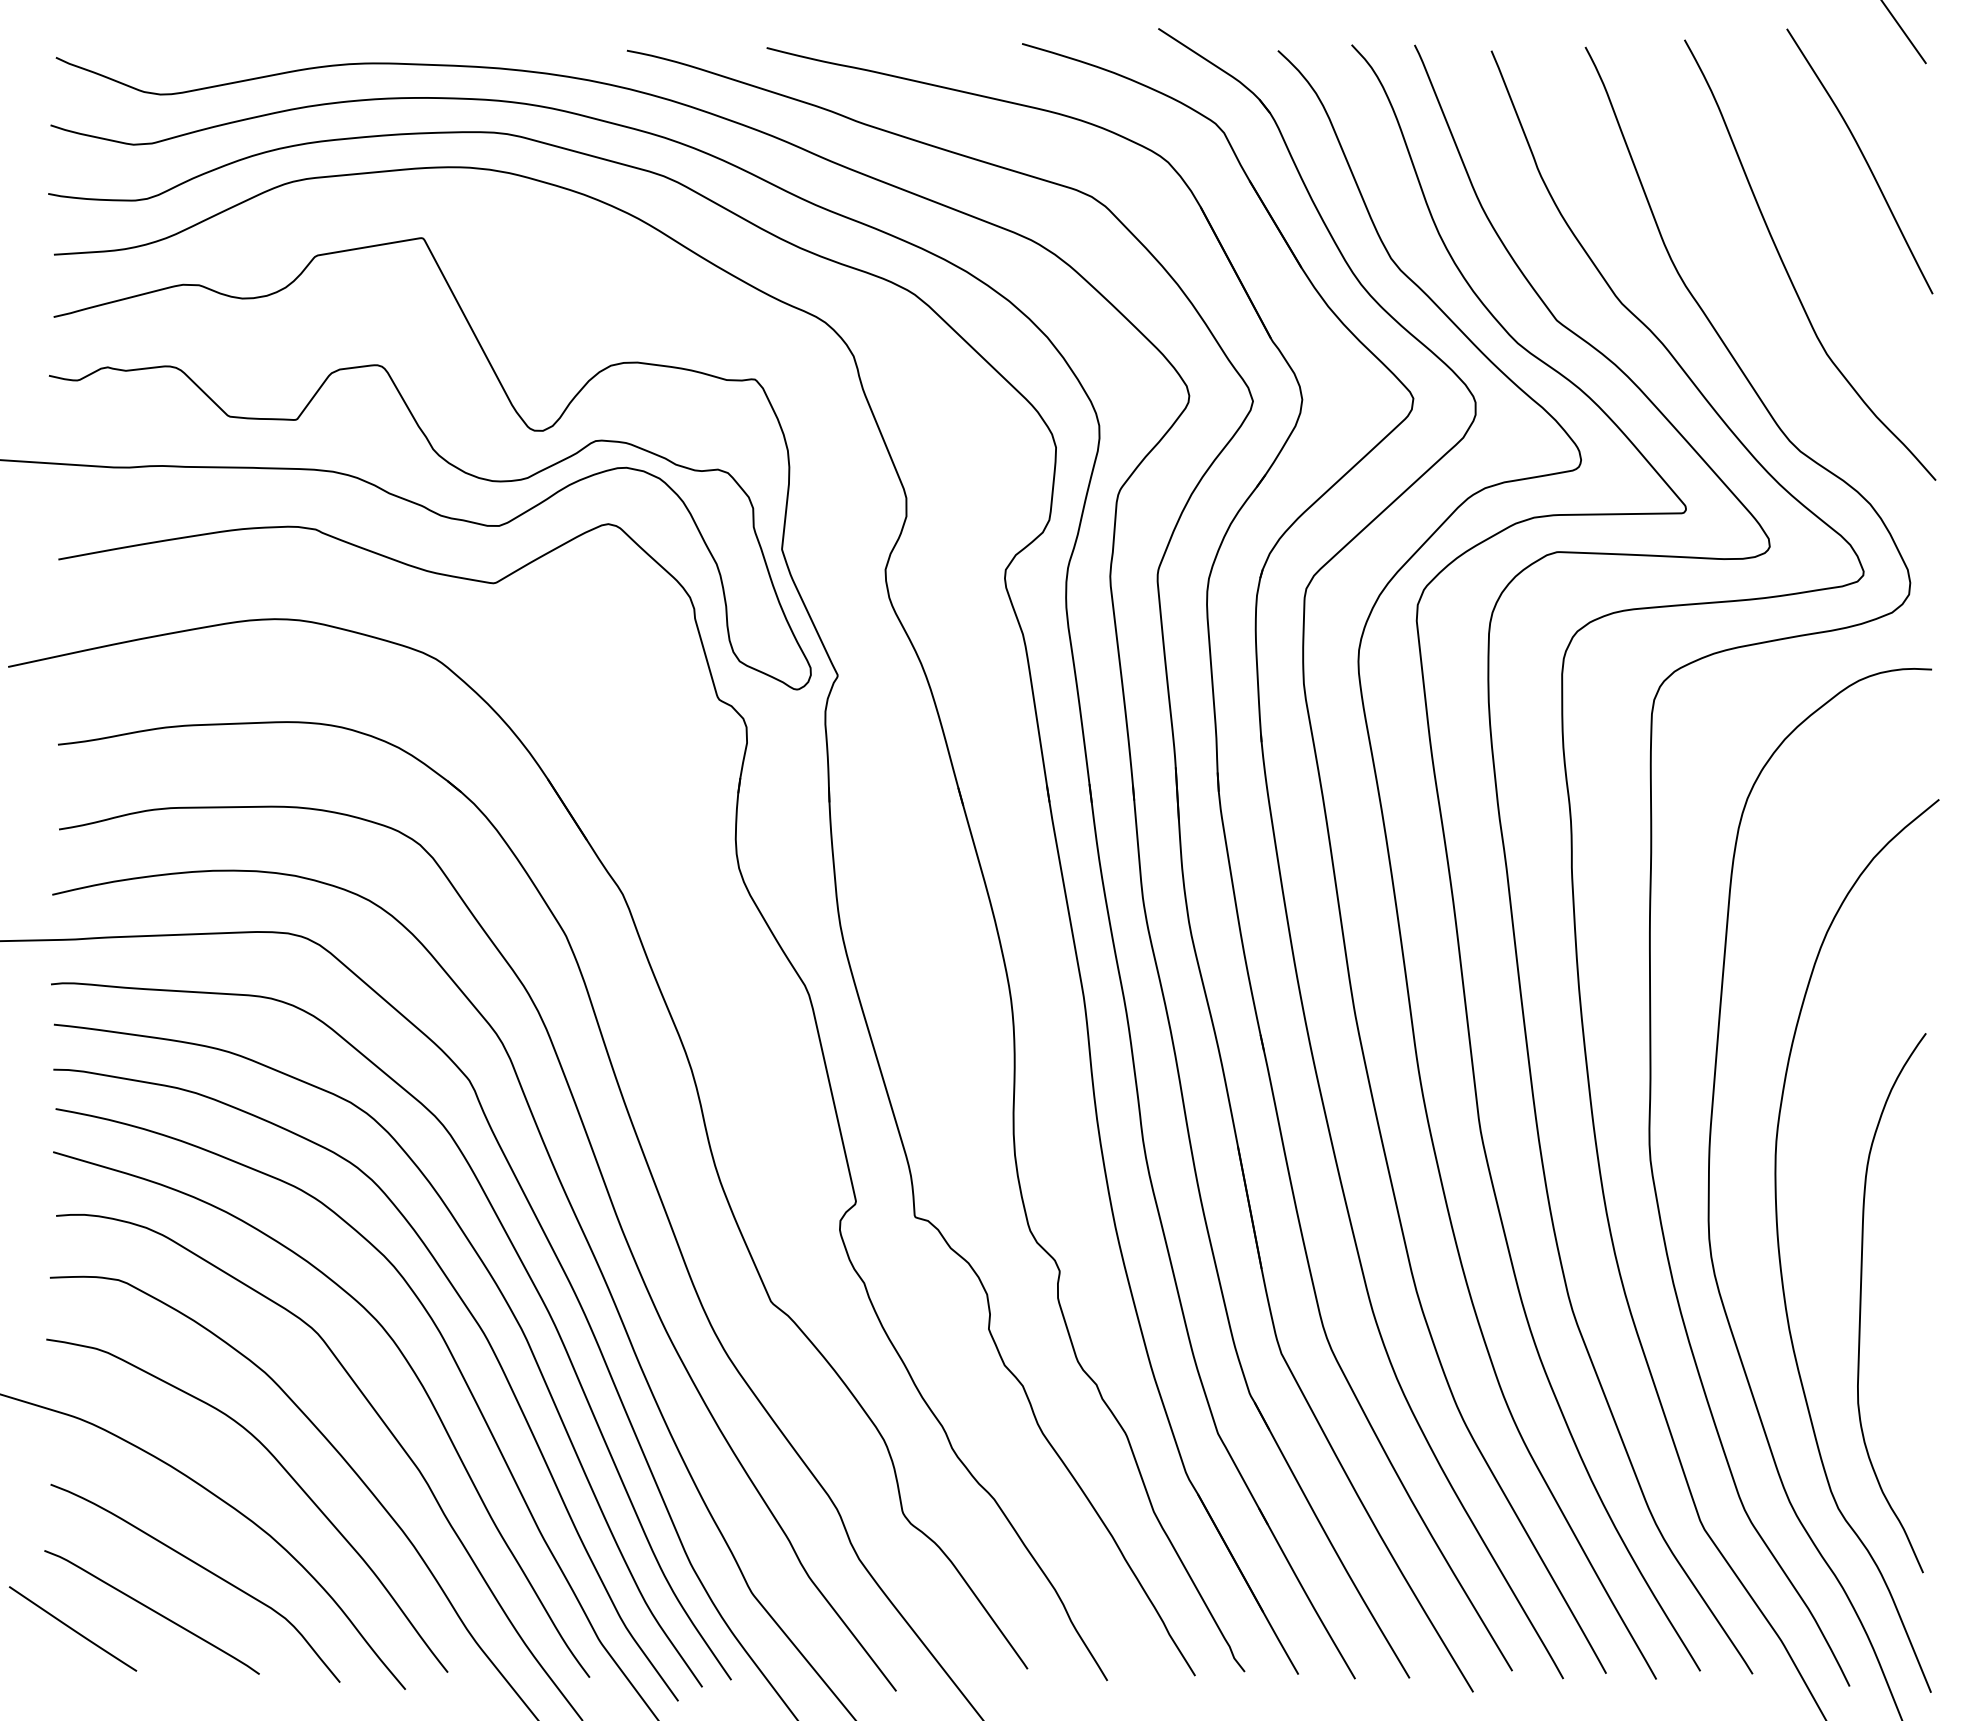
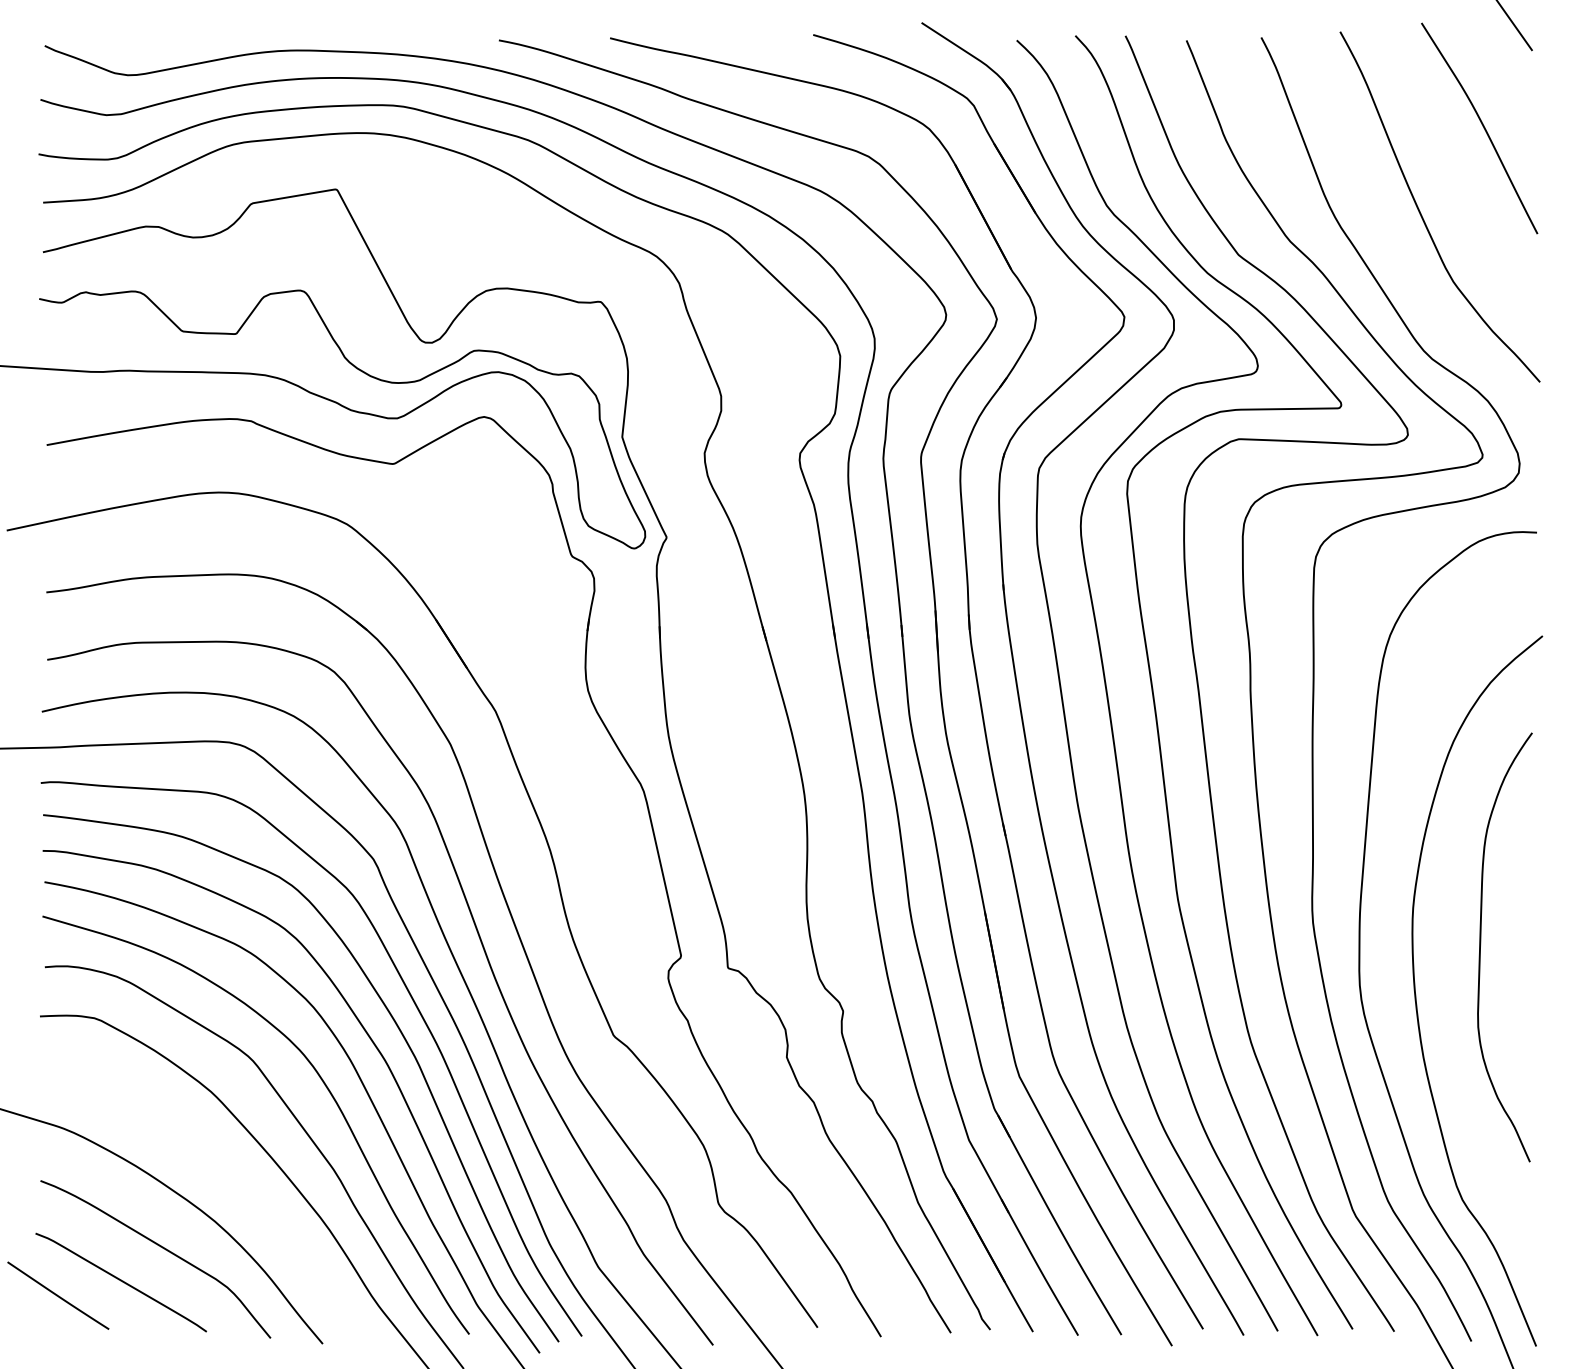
curve: (1861, 1303) -> (1480, 947), moved
curve: (283, 1469) -> (225, 1168), removed

